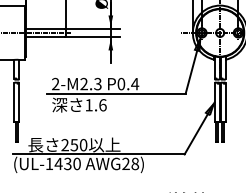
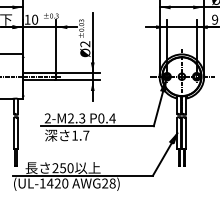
text: (103, 105) -> (86, 135), 1.6 -> 1.7
text: (67, 165) -> (57, 184), (UL-1430 -> (UL-1420

